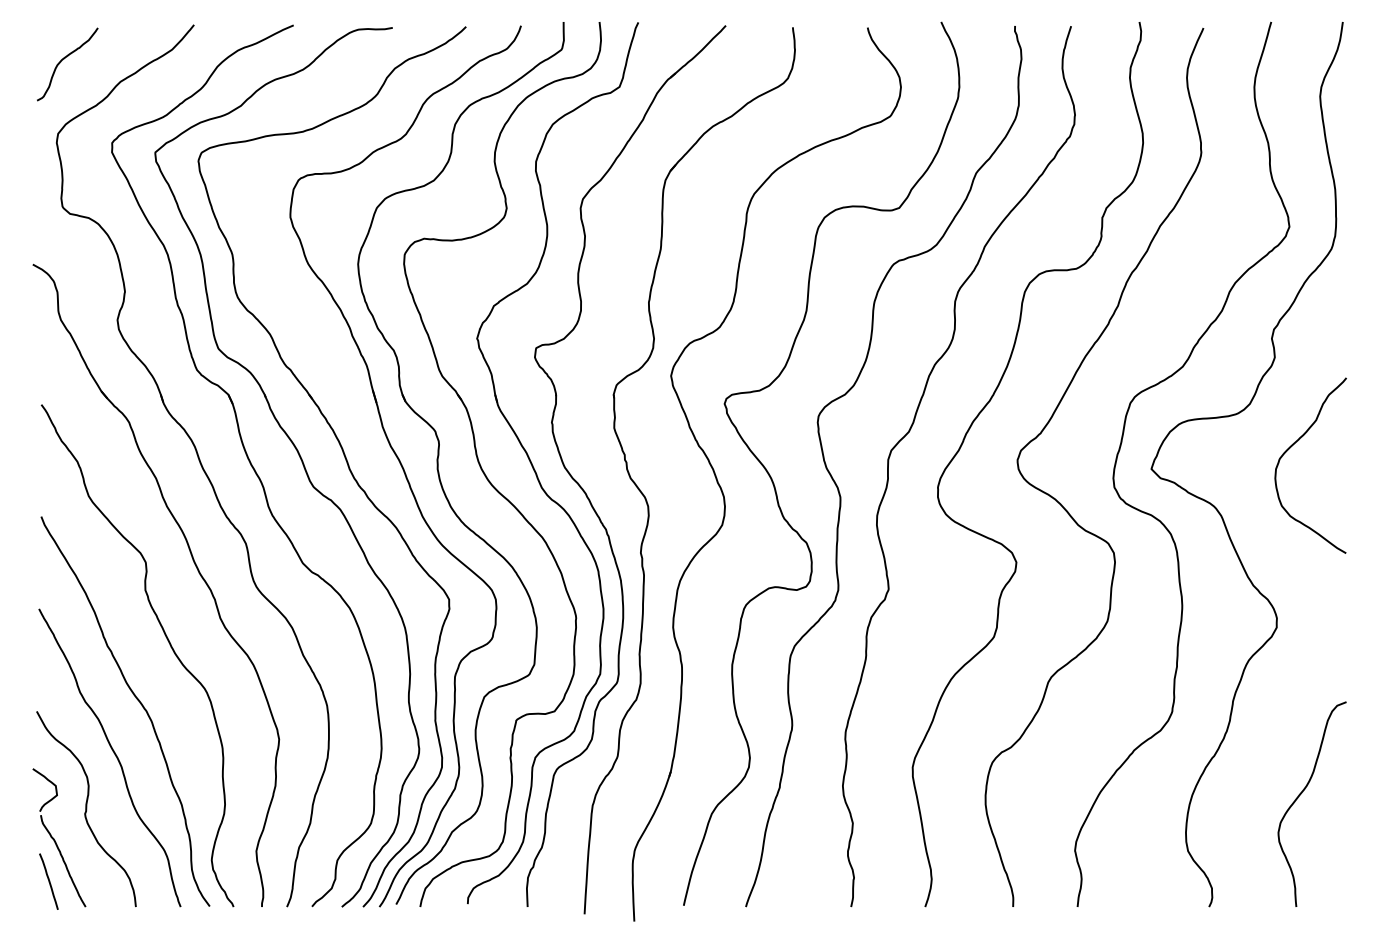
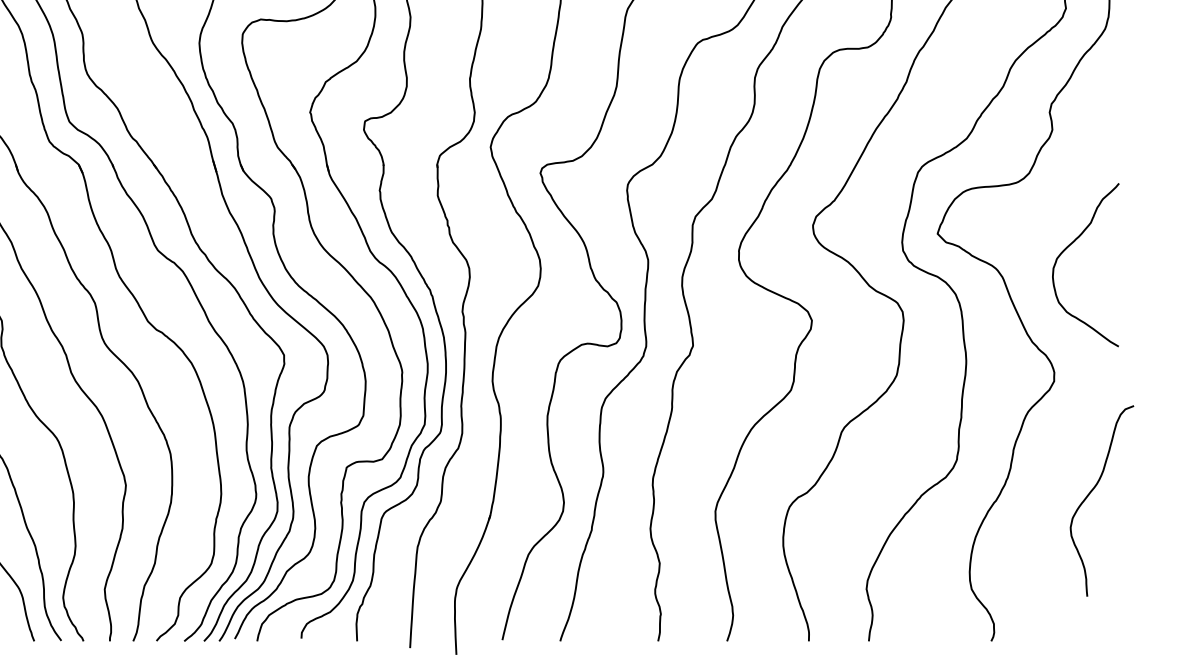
curve: (1292, 446) -> (1068, 247), moved
curve: (1302, 793) -> (1093, 491), moved

